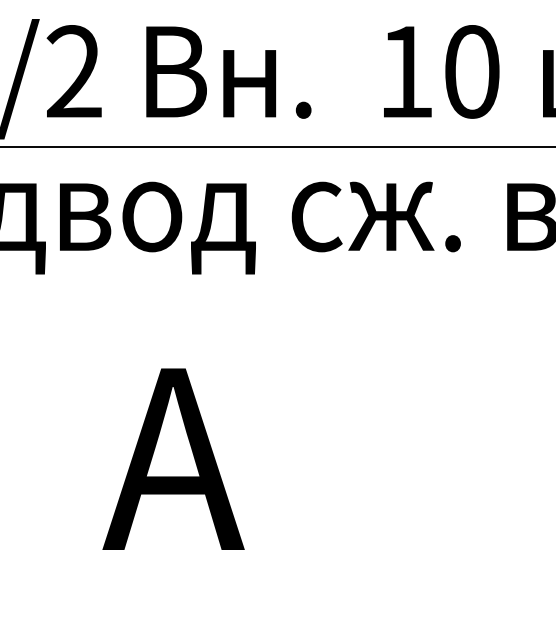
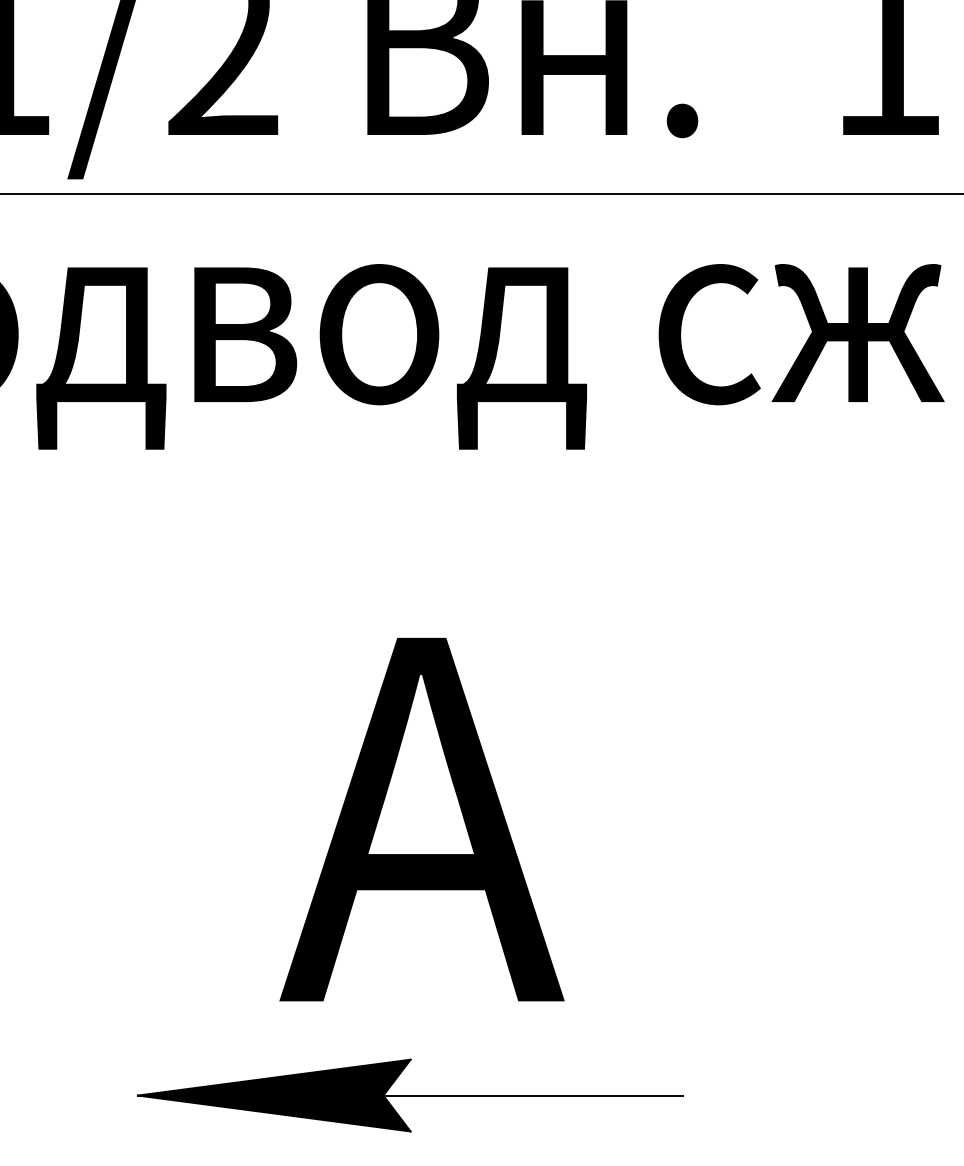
part: (167, 596) -> (409, 1094), added

